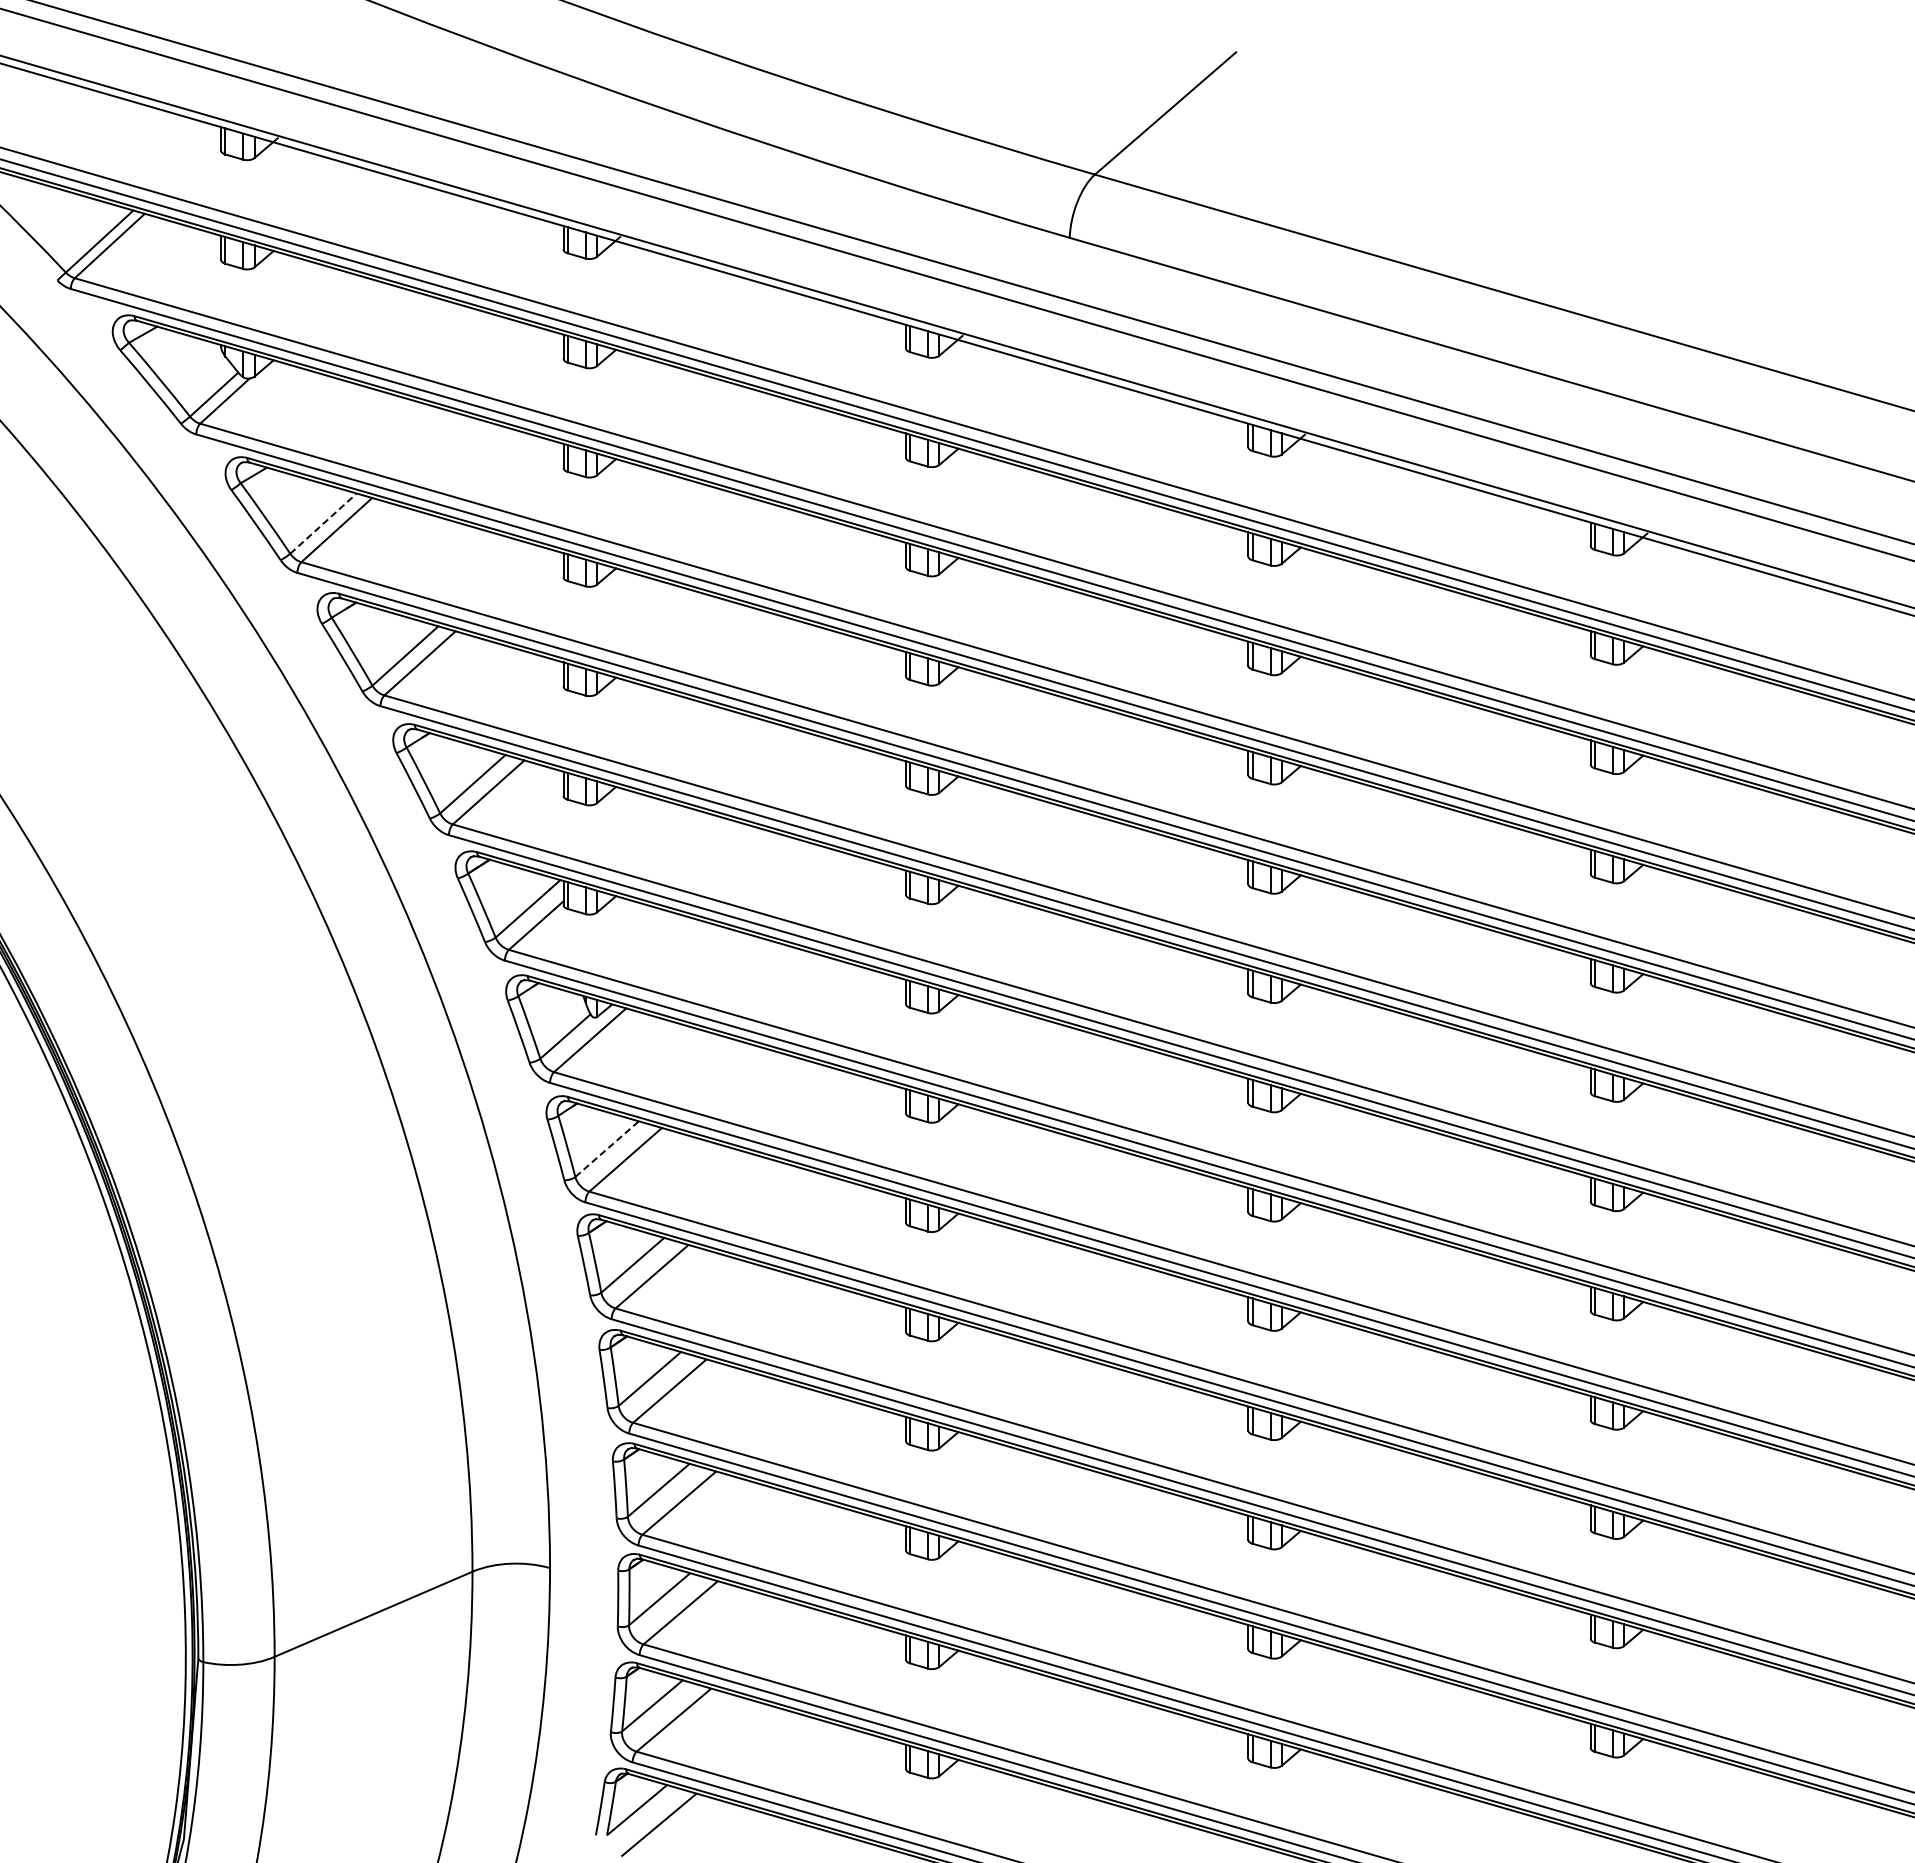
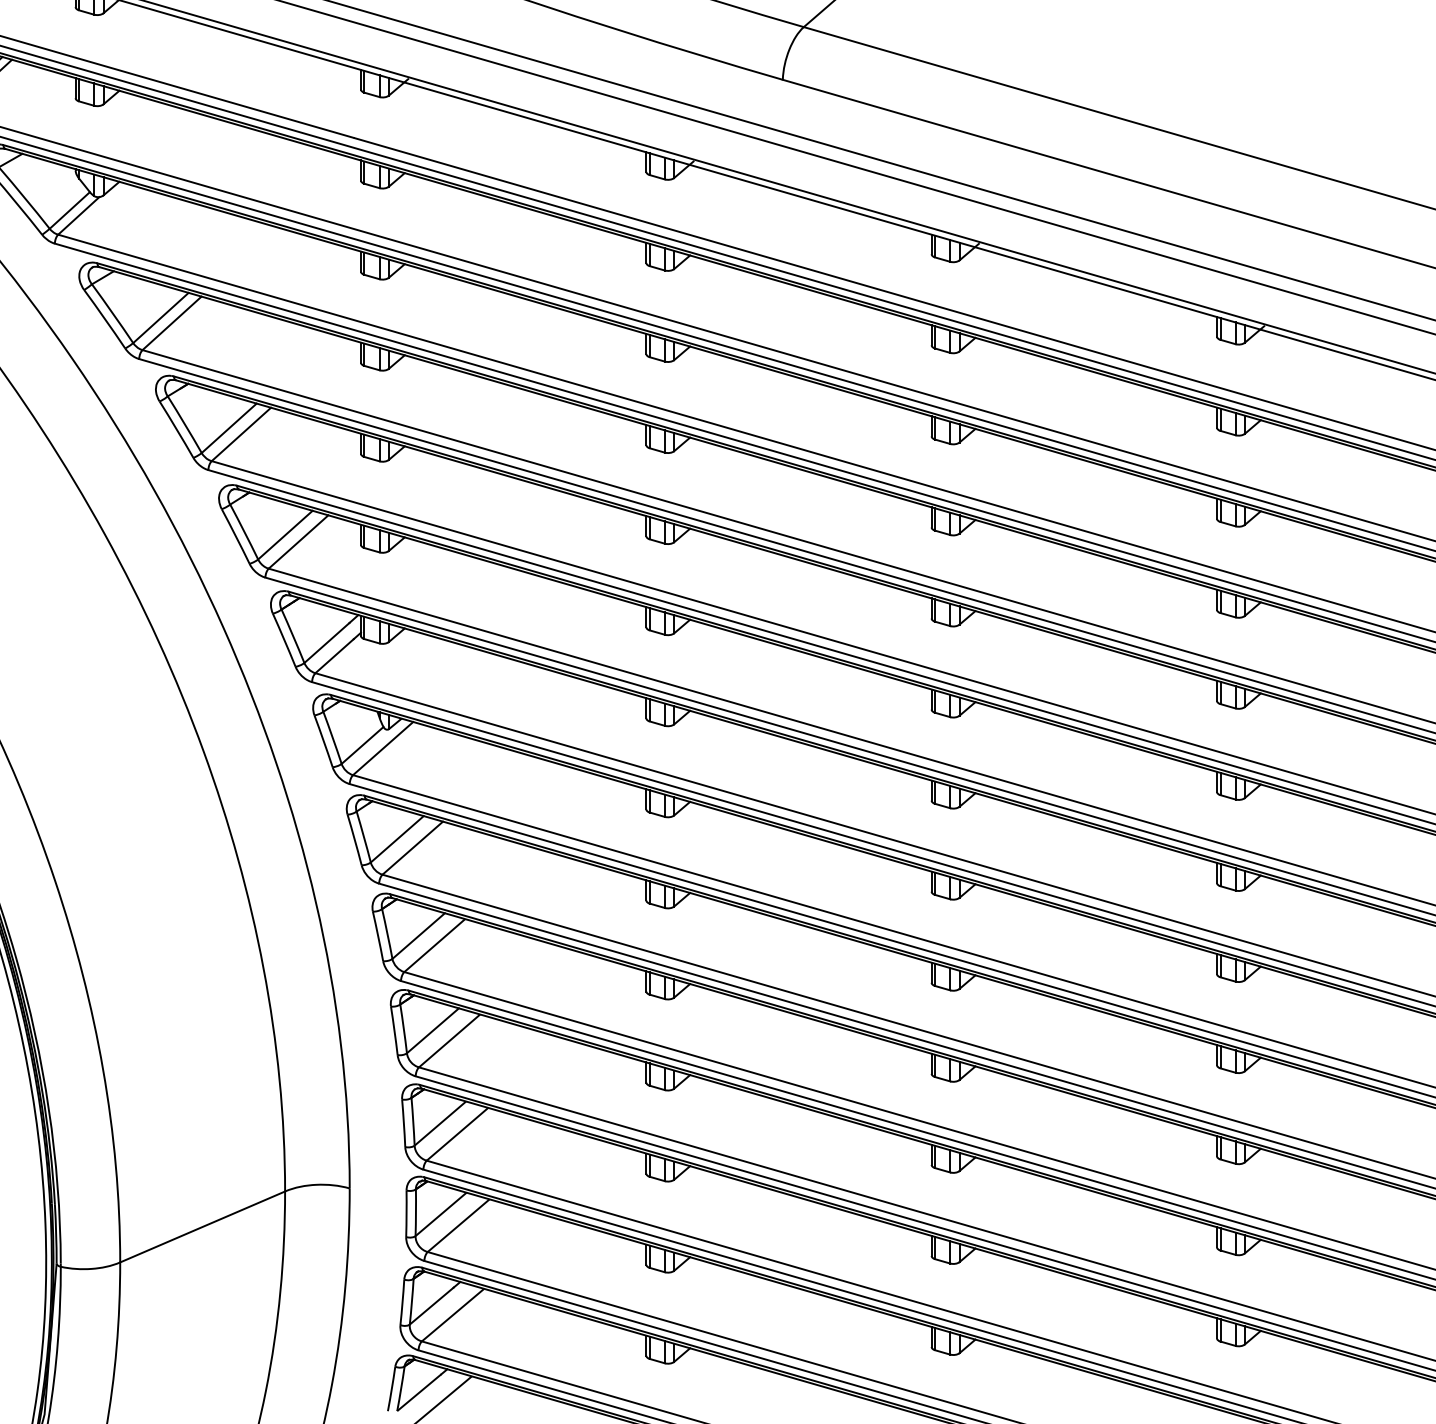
line: (323, 523) -> (160, 317), dashed -> solid
line: (607, 1148) -> (397, 838), dashed -> solid

